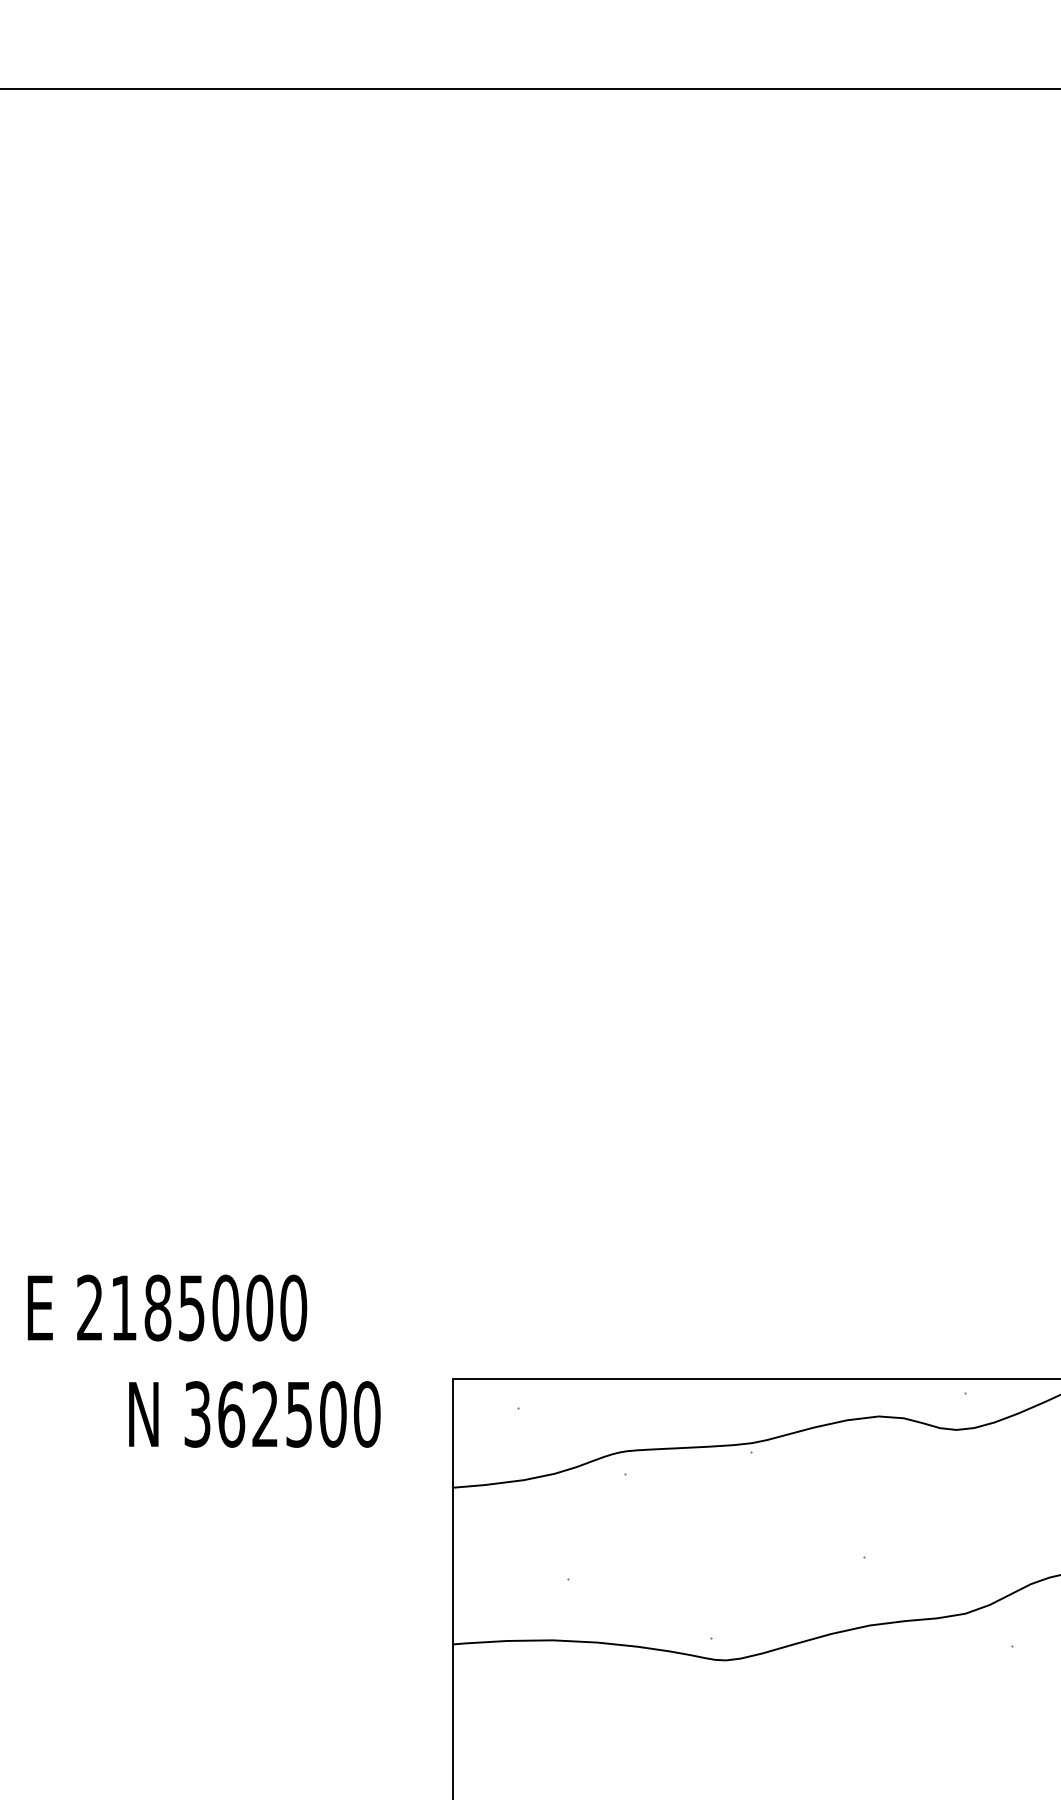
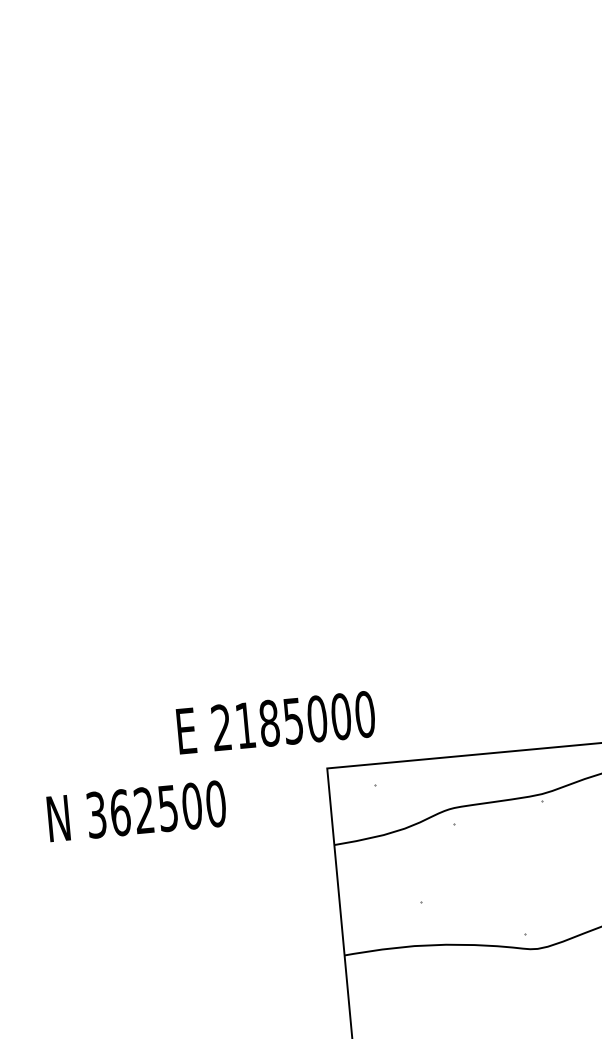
text: (167, 1307) -> (276, 722), moved
text: (254, 1414) -> (136, 811), moved

